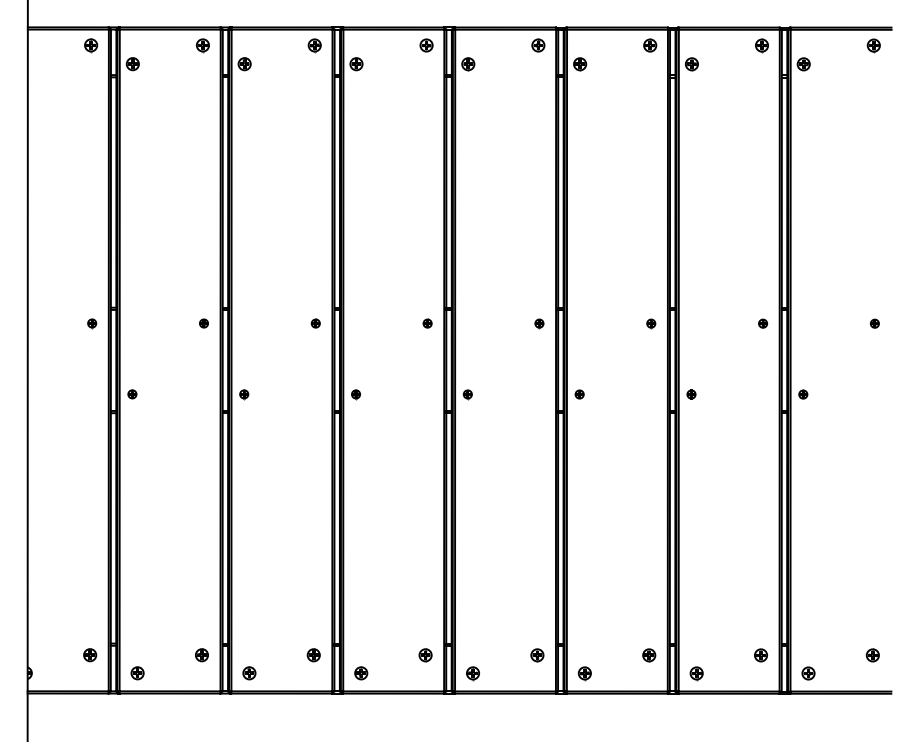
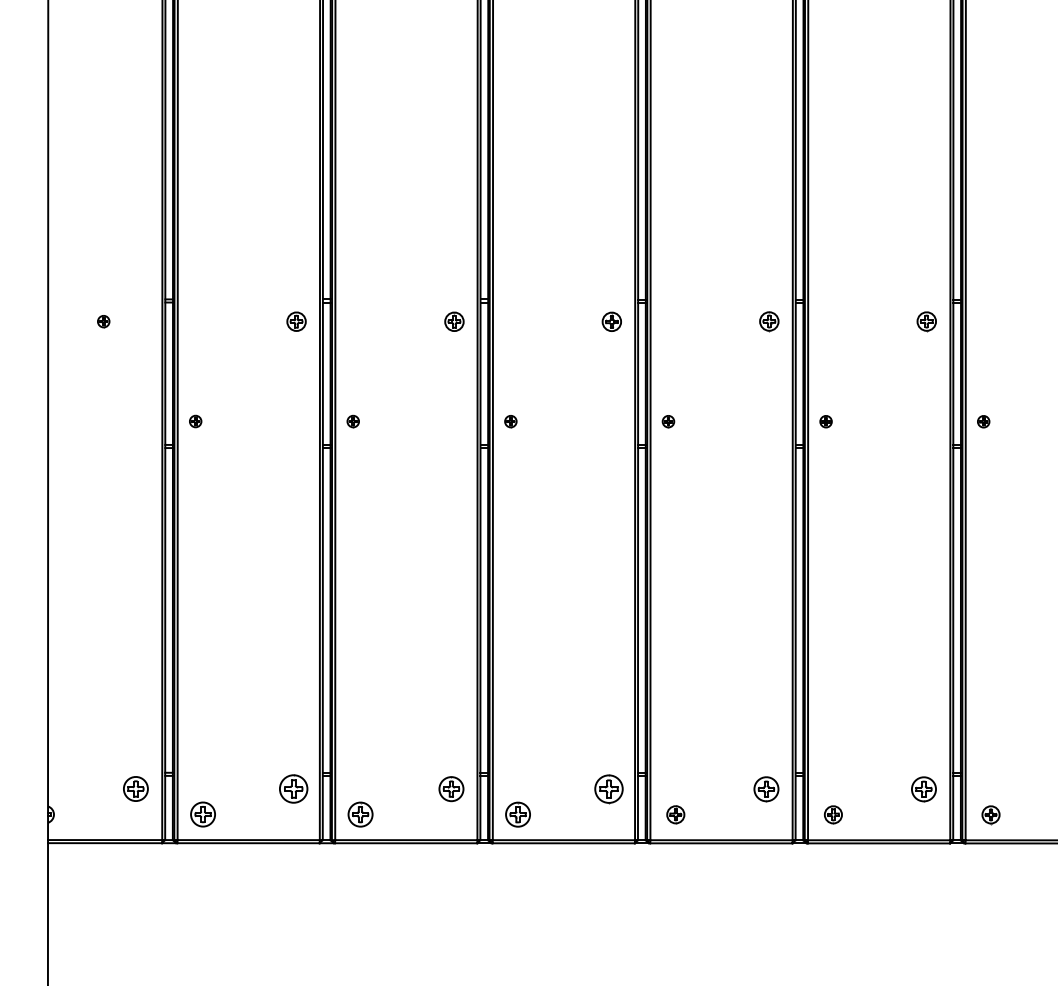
part: (92, 323) -> (104, 321), moved
part: (203, 323) -> (295, 321), size x1.6
part: (315, 323) -> (453, 321), size x1.6
part: (427, 323) -> (611, 321), size x1.6
part: (539, 323) -> (769, 321), size x1.6
part: (651, 323) -> (927, 321), size x1.6
part: (90, 655) -> (136, 789), size x1.4
part: (201, 655) -> (293, 789), size x1.6
part: (313, 655) -> (450, 789), size x1.4
part: (425, 655) -> (608, 789), size x1.6
part: (537, 655) -> (766, 789), size x1.4
part: (649, 655) -> (924, 789), size x1.4
part: (137, 673) -> (202, 814), size x1.4
part: (249, 673) -> (360, 814), size x1.4
part: (361, 673) -> (518, 814), size x1.4

